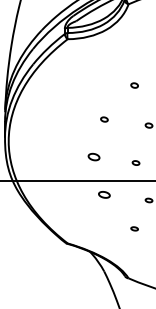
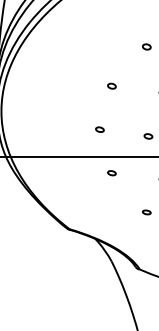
part: (93, 157) -> (99, 130), size x0.62
part: (104, 194) -> (112, 172), size x0.62

